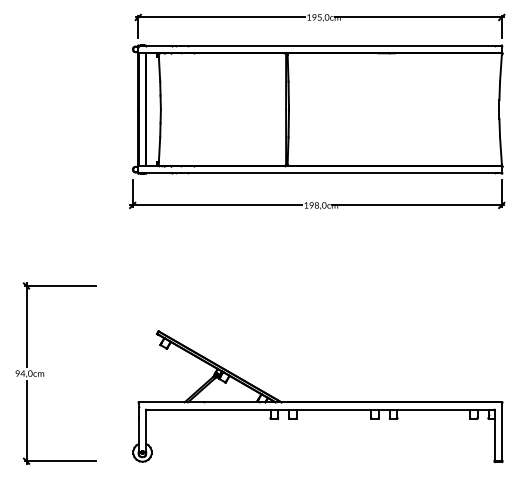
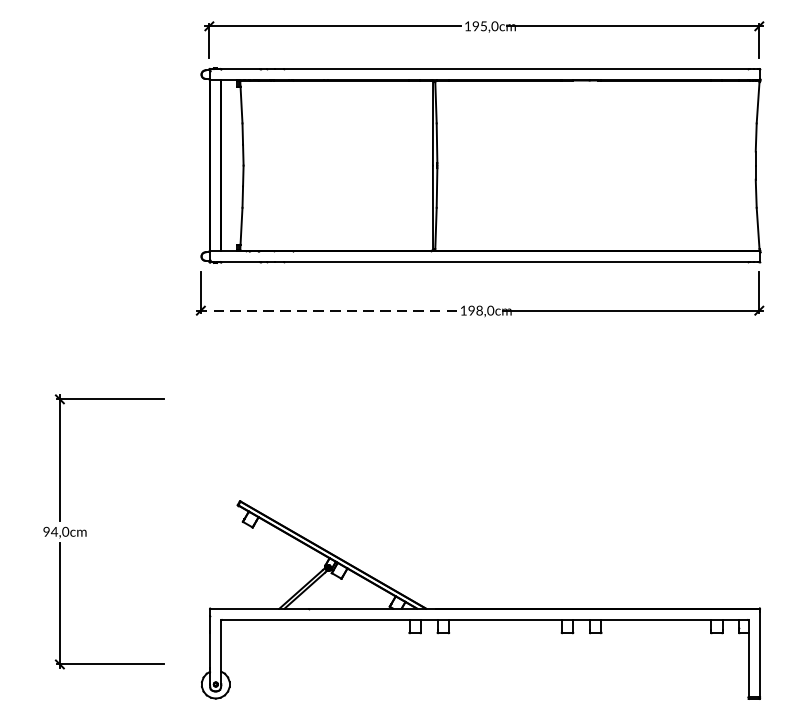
line: (217, 205) -> (329, 310), solid -> dashed
part: (44, 373) -> (87, 531), moved

